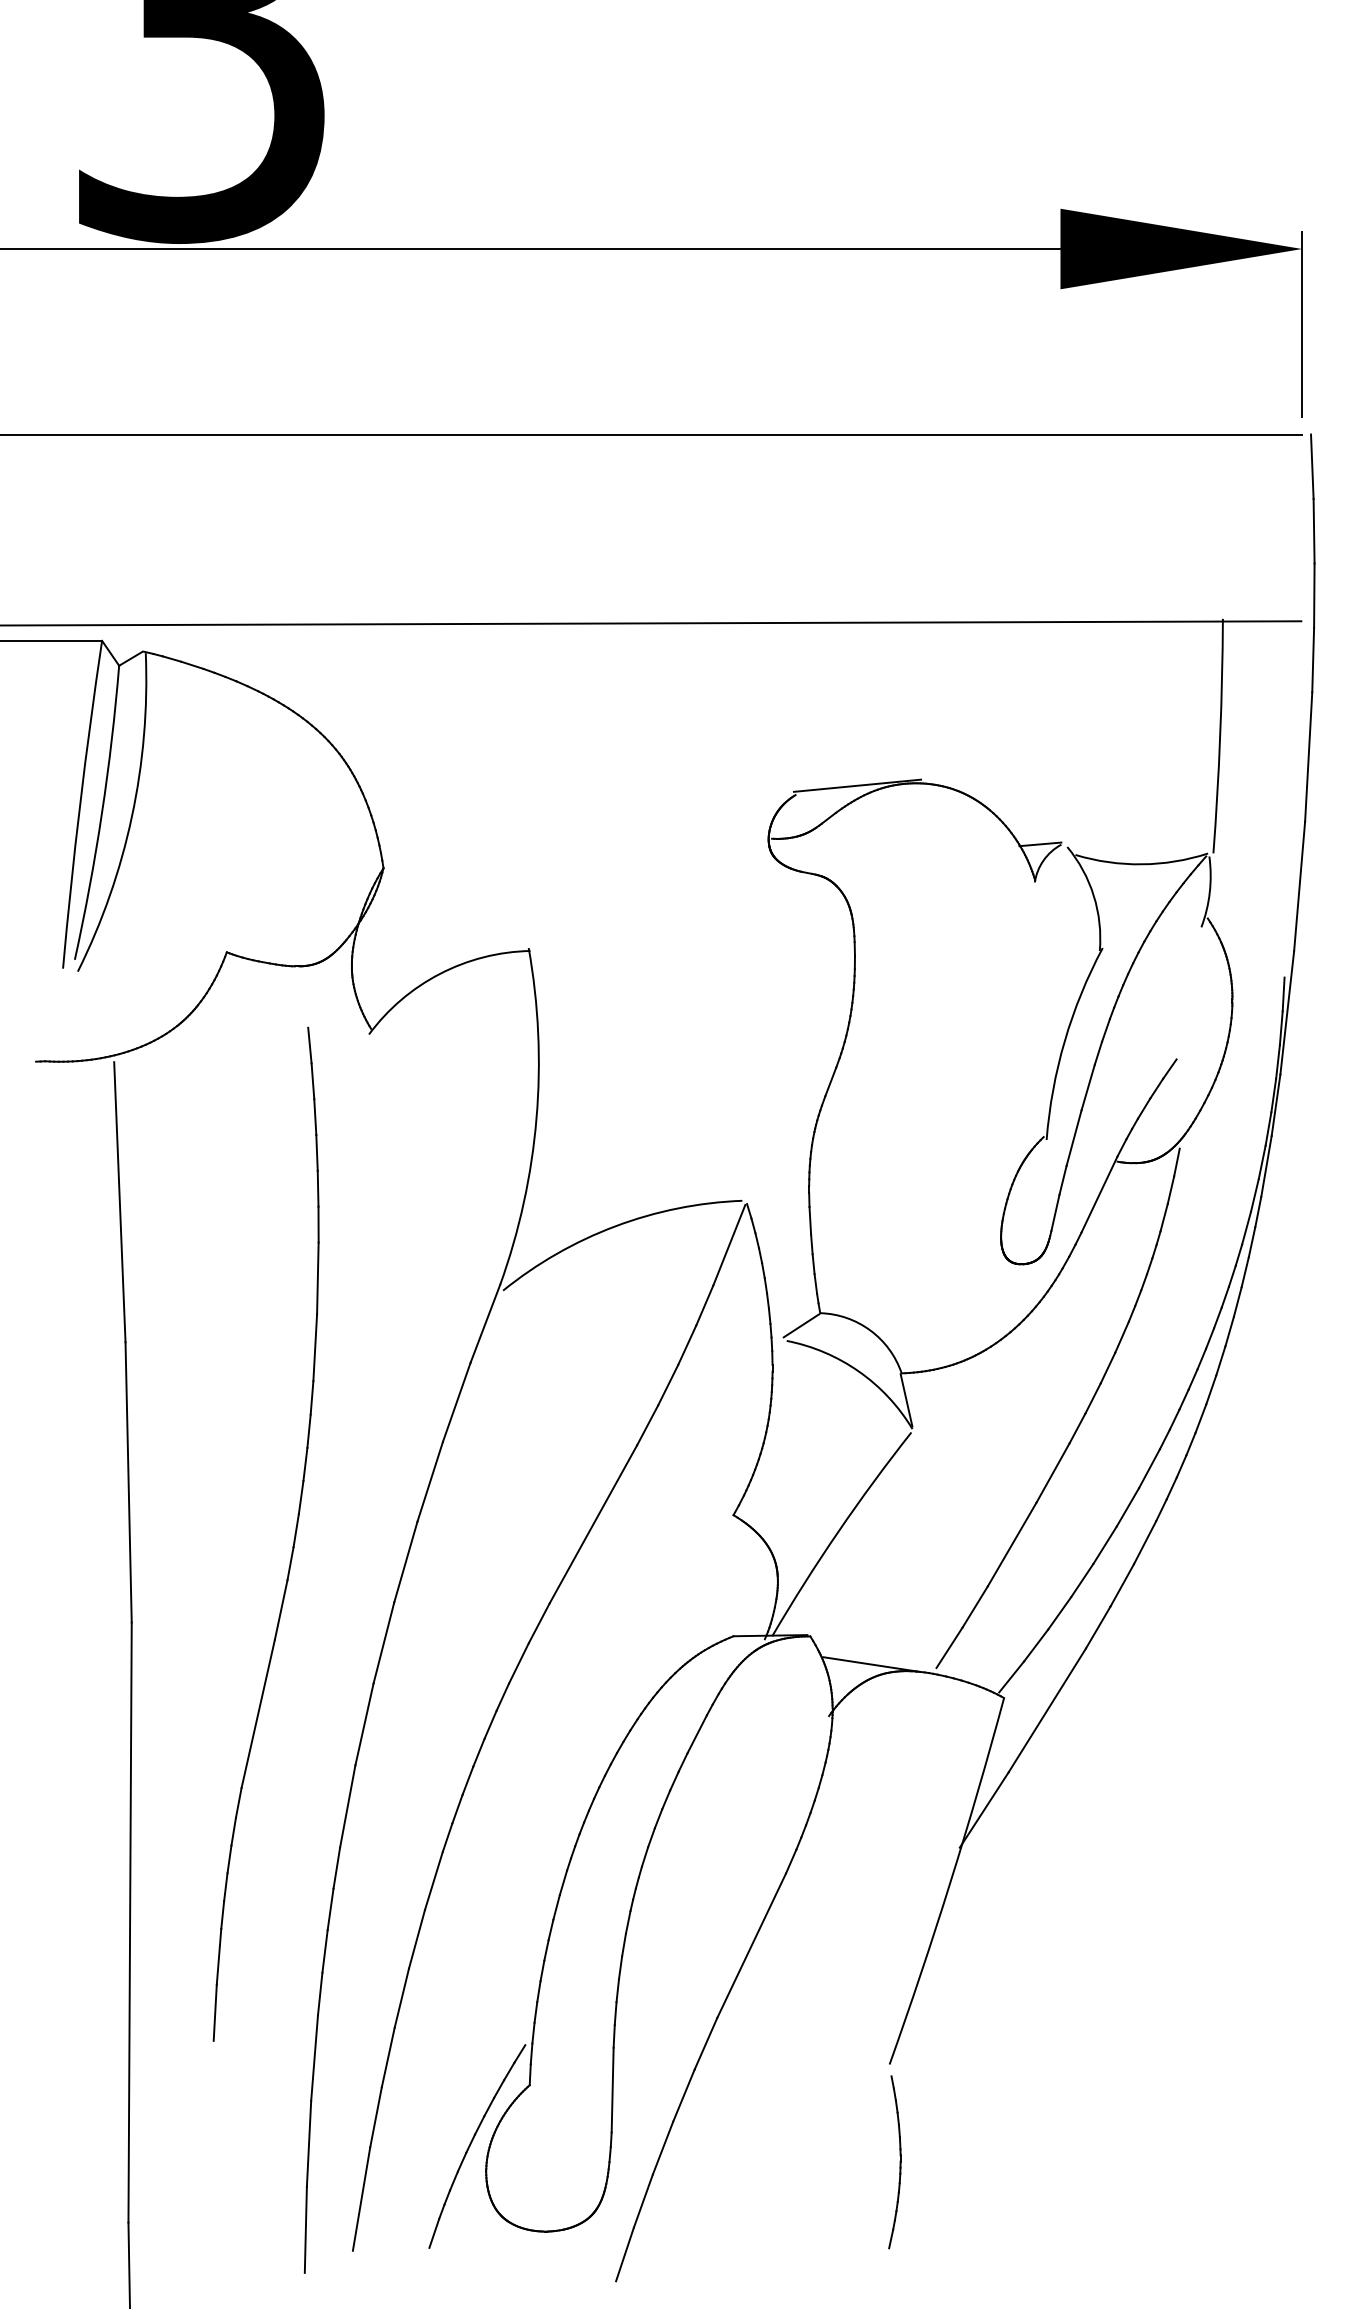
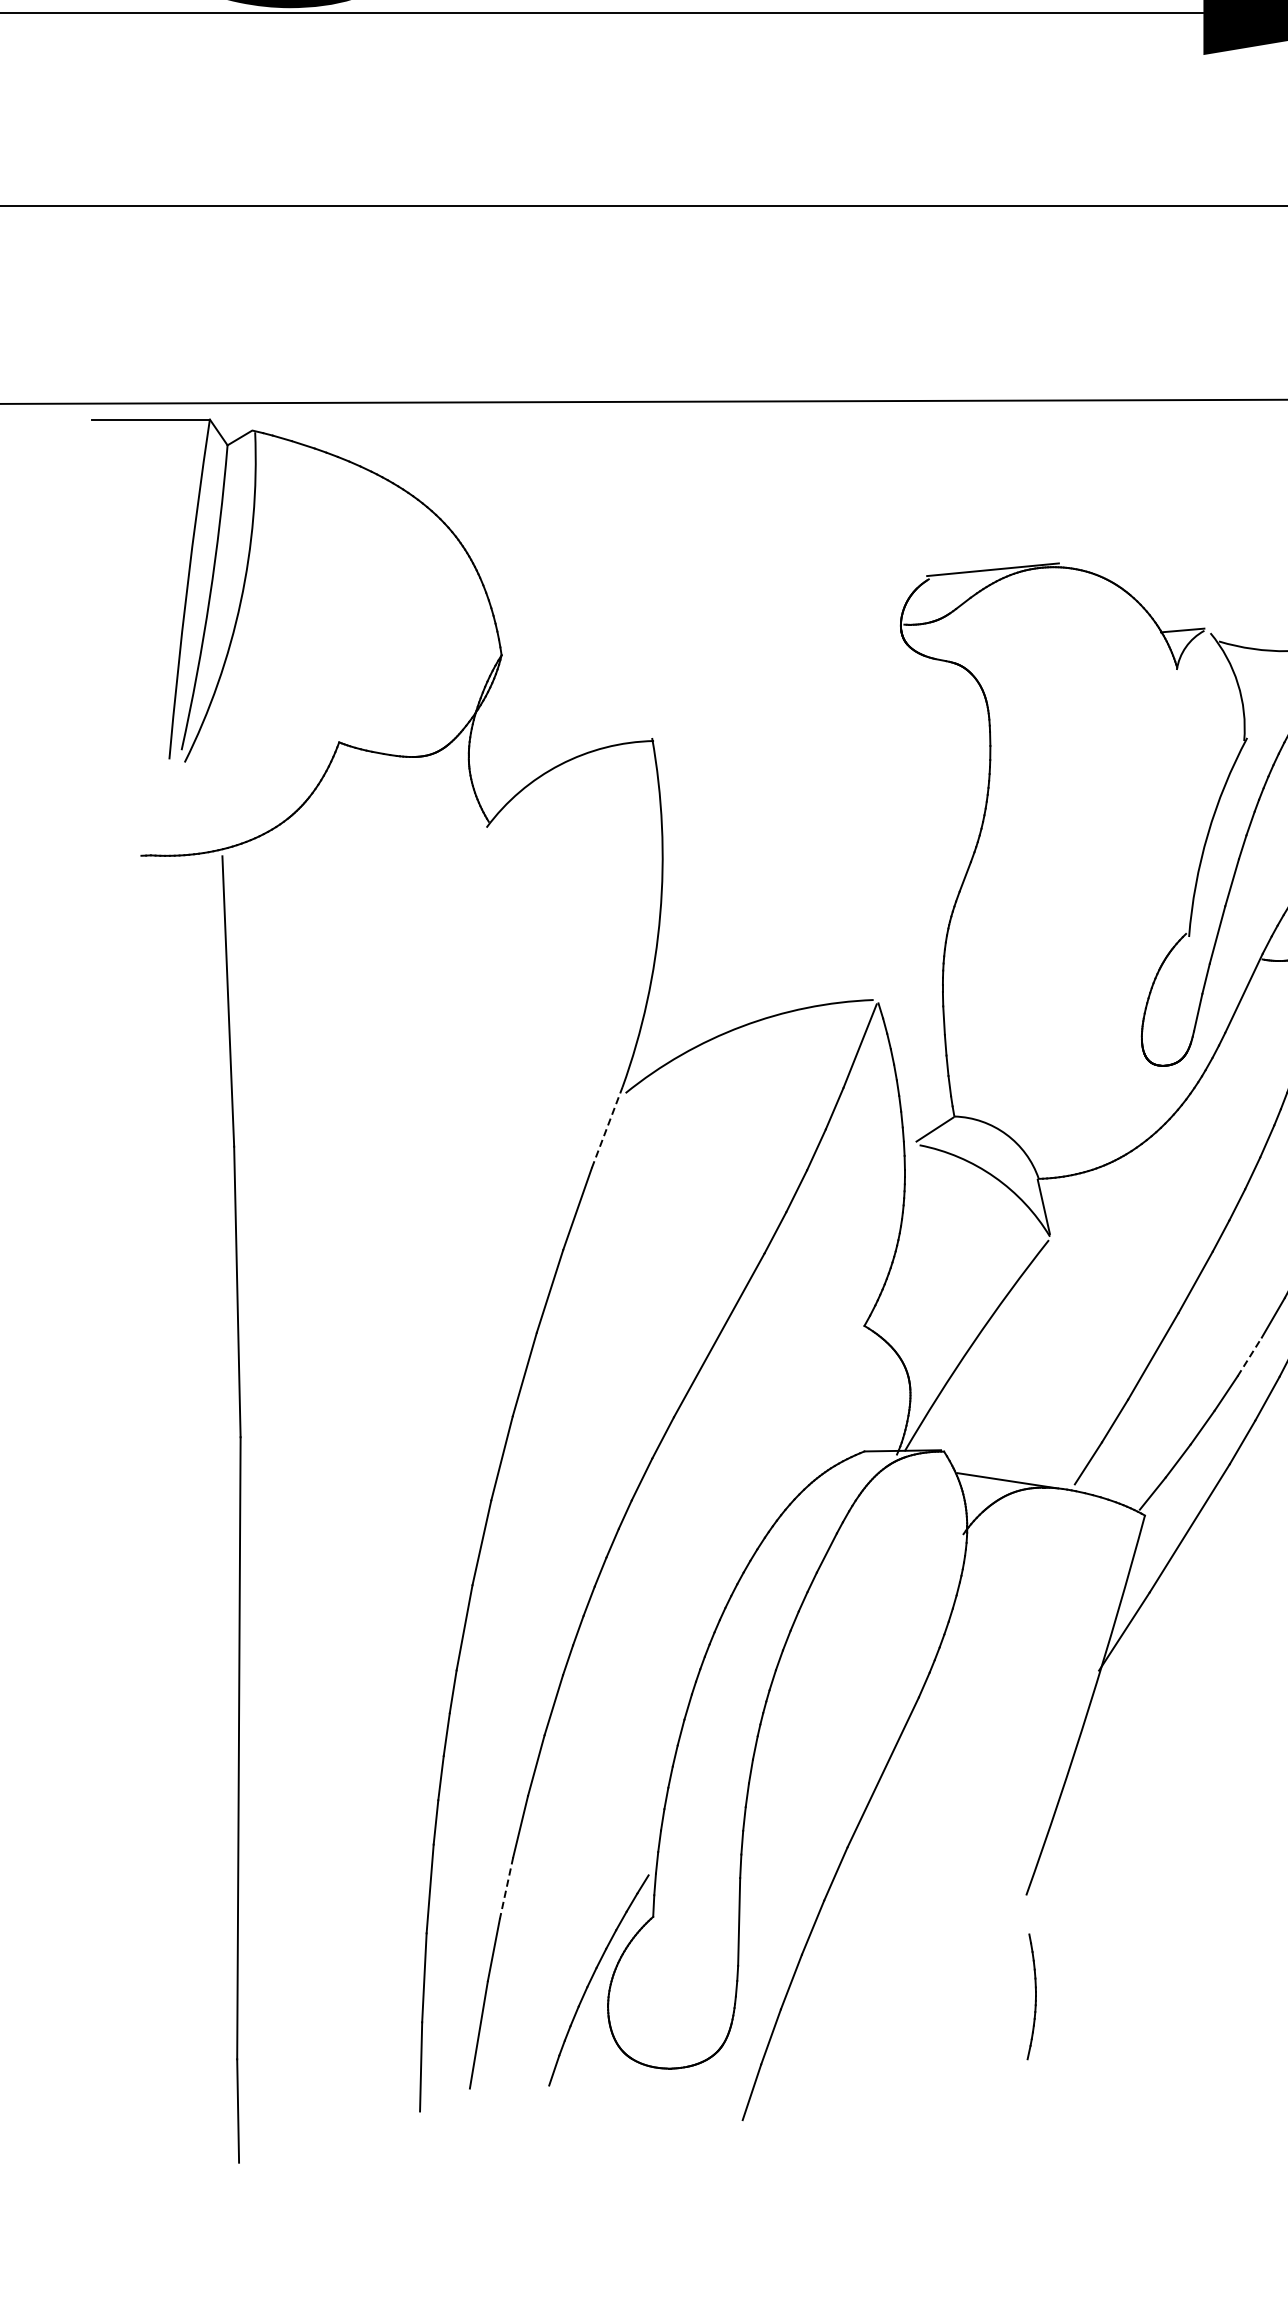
line: (485, 1323) -> (607, 1127), solid -> dashed
part: (293, 1539) -> (408, 1351), removed
line: (1105, 1544) -> (1250, 1356), solid -> dashed
line: (388, 2058) -> (506, 1889), solid -> dashed
part: (894, 2162) -> (1031, 1997), size x0.7

